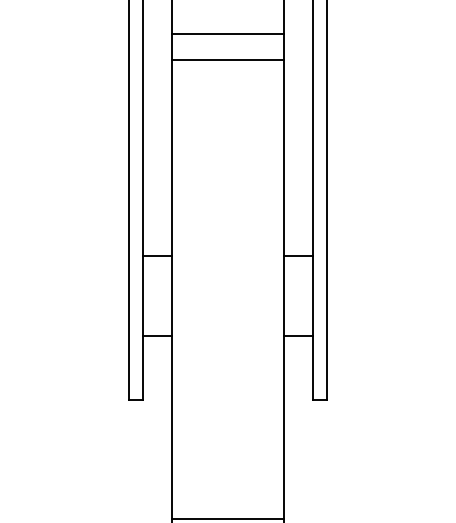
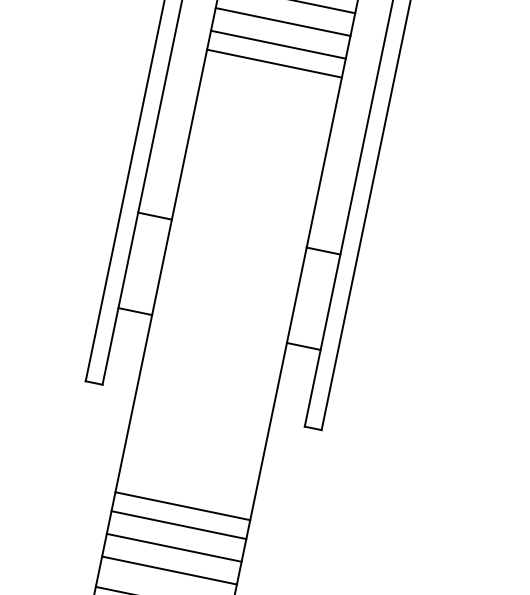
line: (227, 78) -> (282, 21), added
line: (227, 97) -> (277, 44), added
line: (227, 113) -> (273, 63), added
line: (227, 484) -> (182, 506), added
line: (227, 500) -> (178, 525), added

